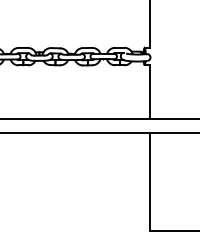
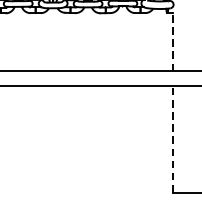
line: (149, 92) -> (172, 42), solid -> dashed
line: (149, 181) -> (172, 139), solid -> dashed

